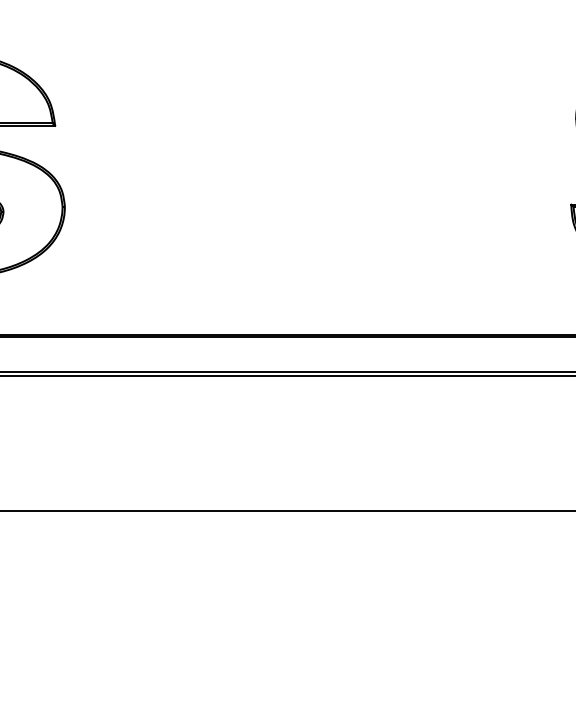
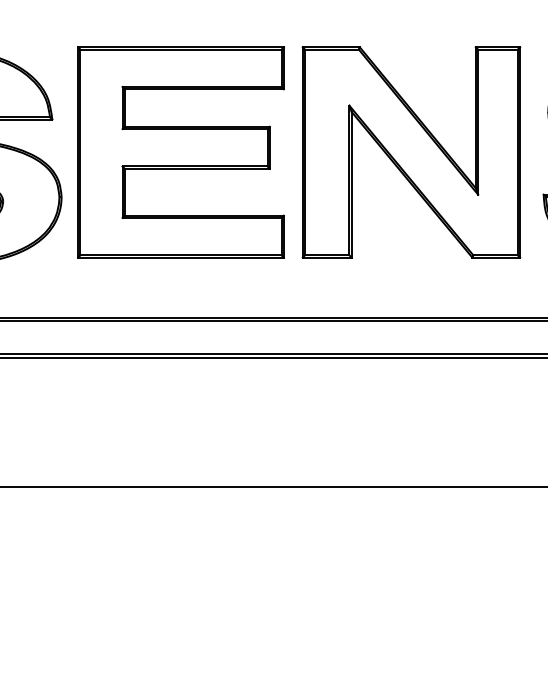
part: (189, 160) -> (180, 152), added
part: (432, 160) -> (411, 152), added

